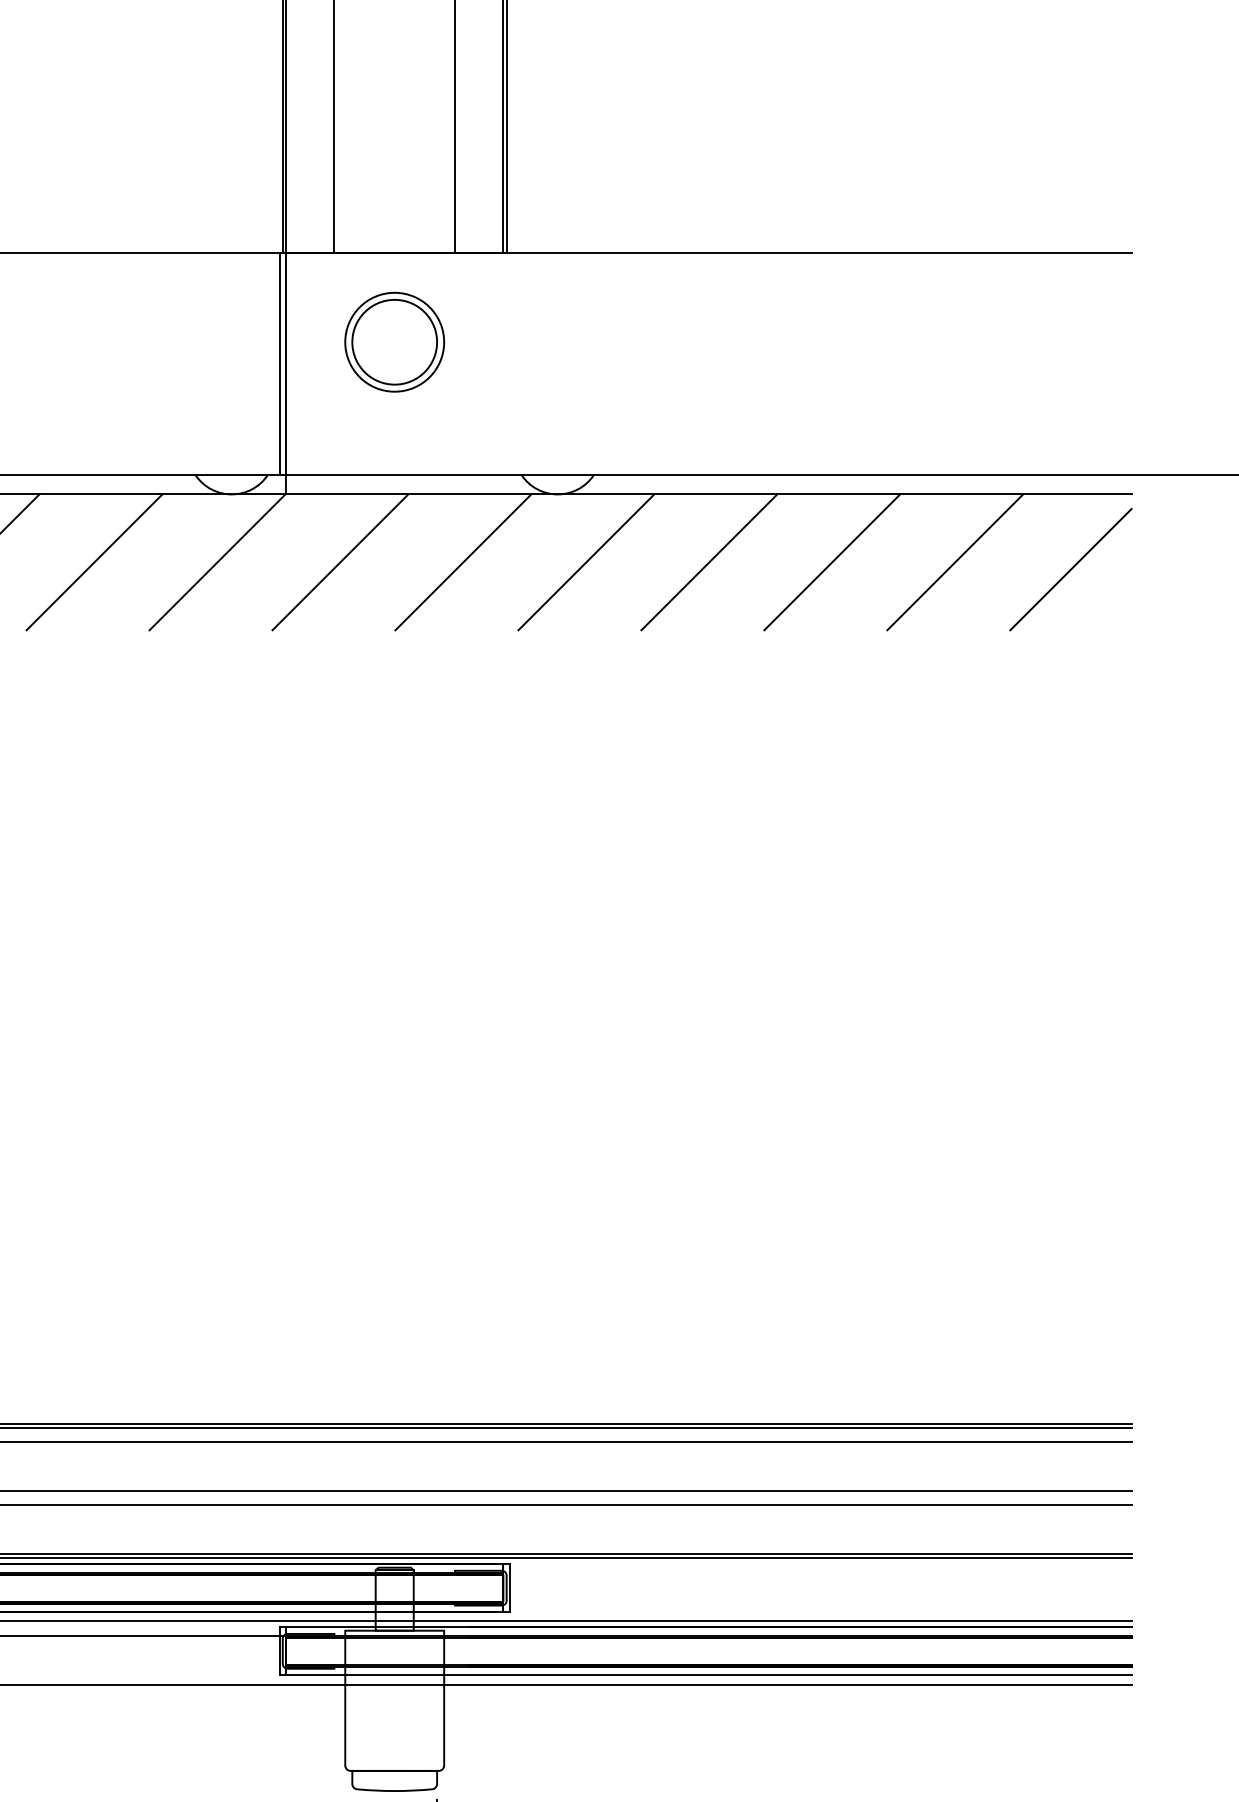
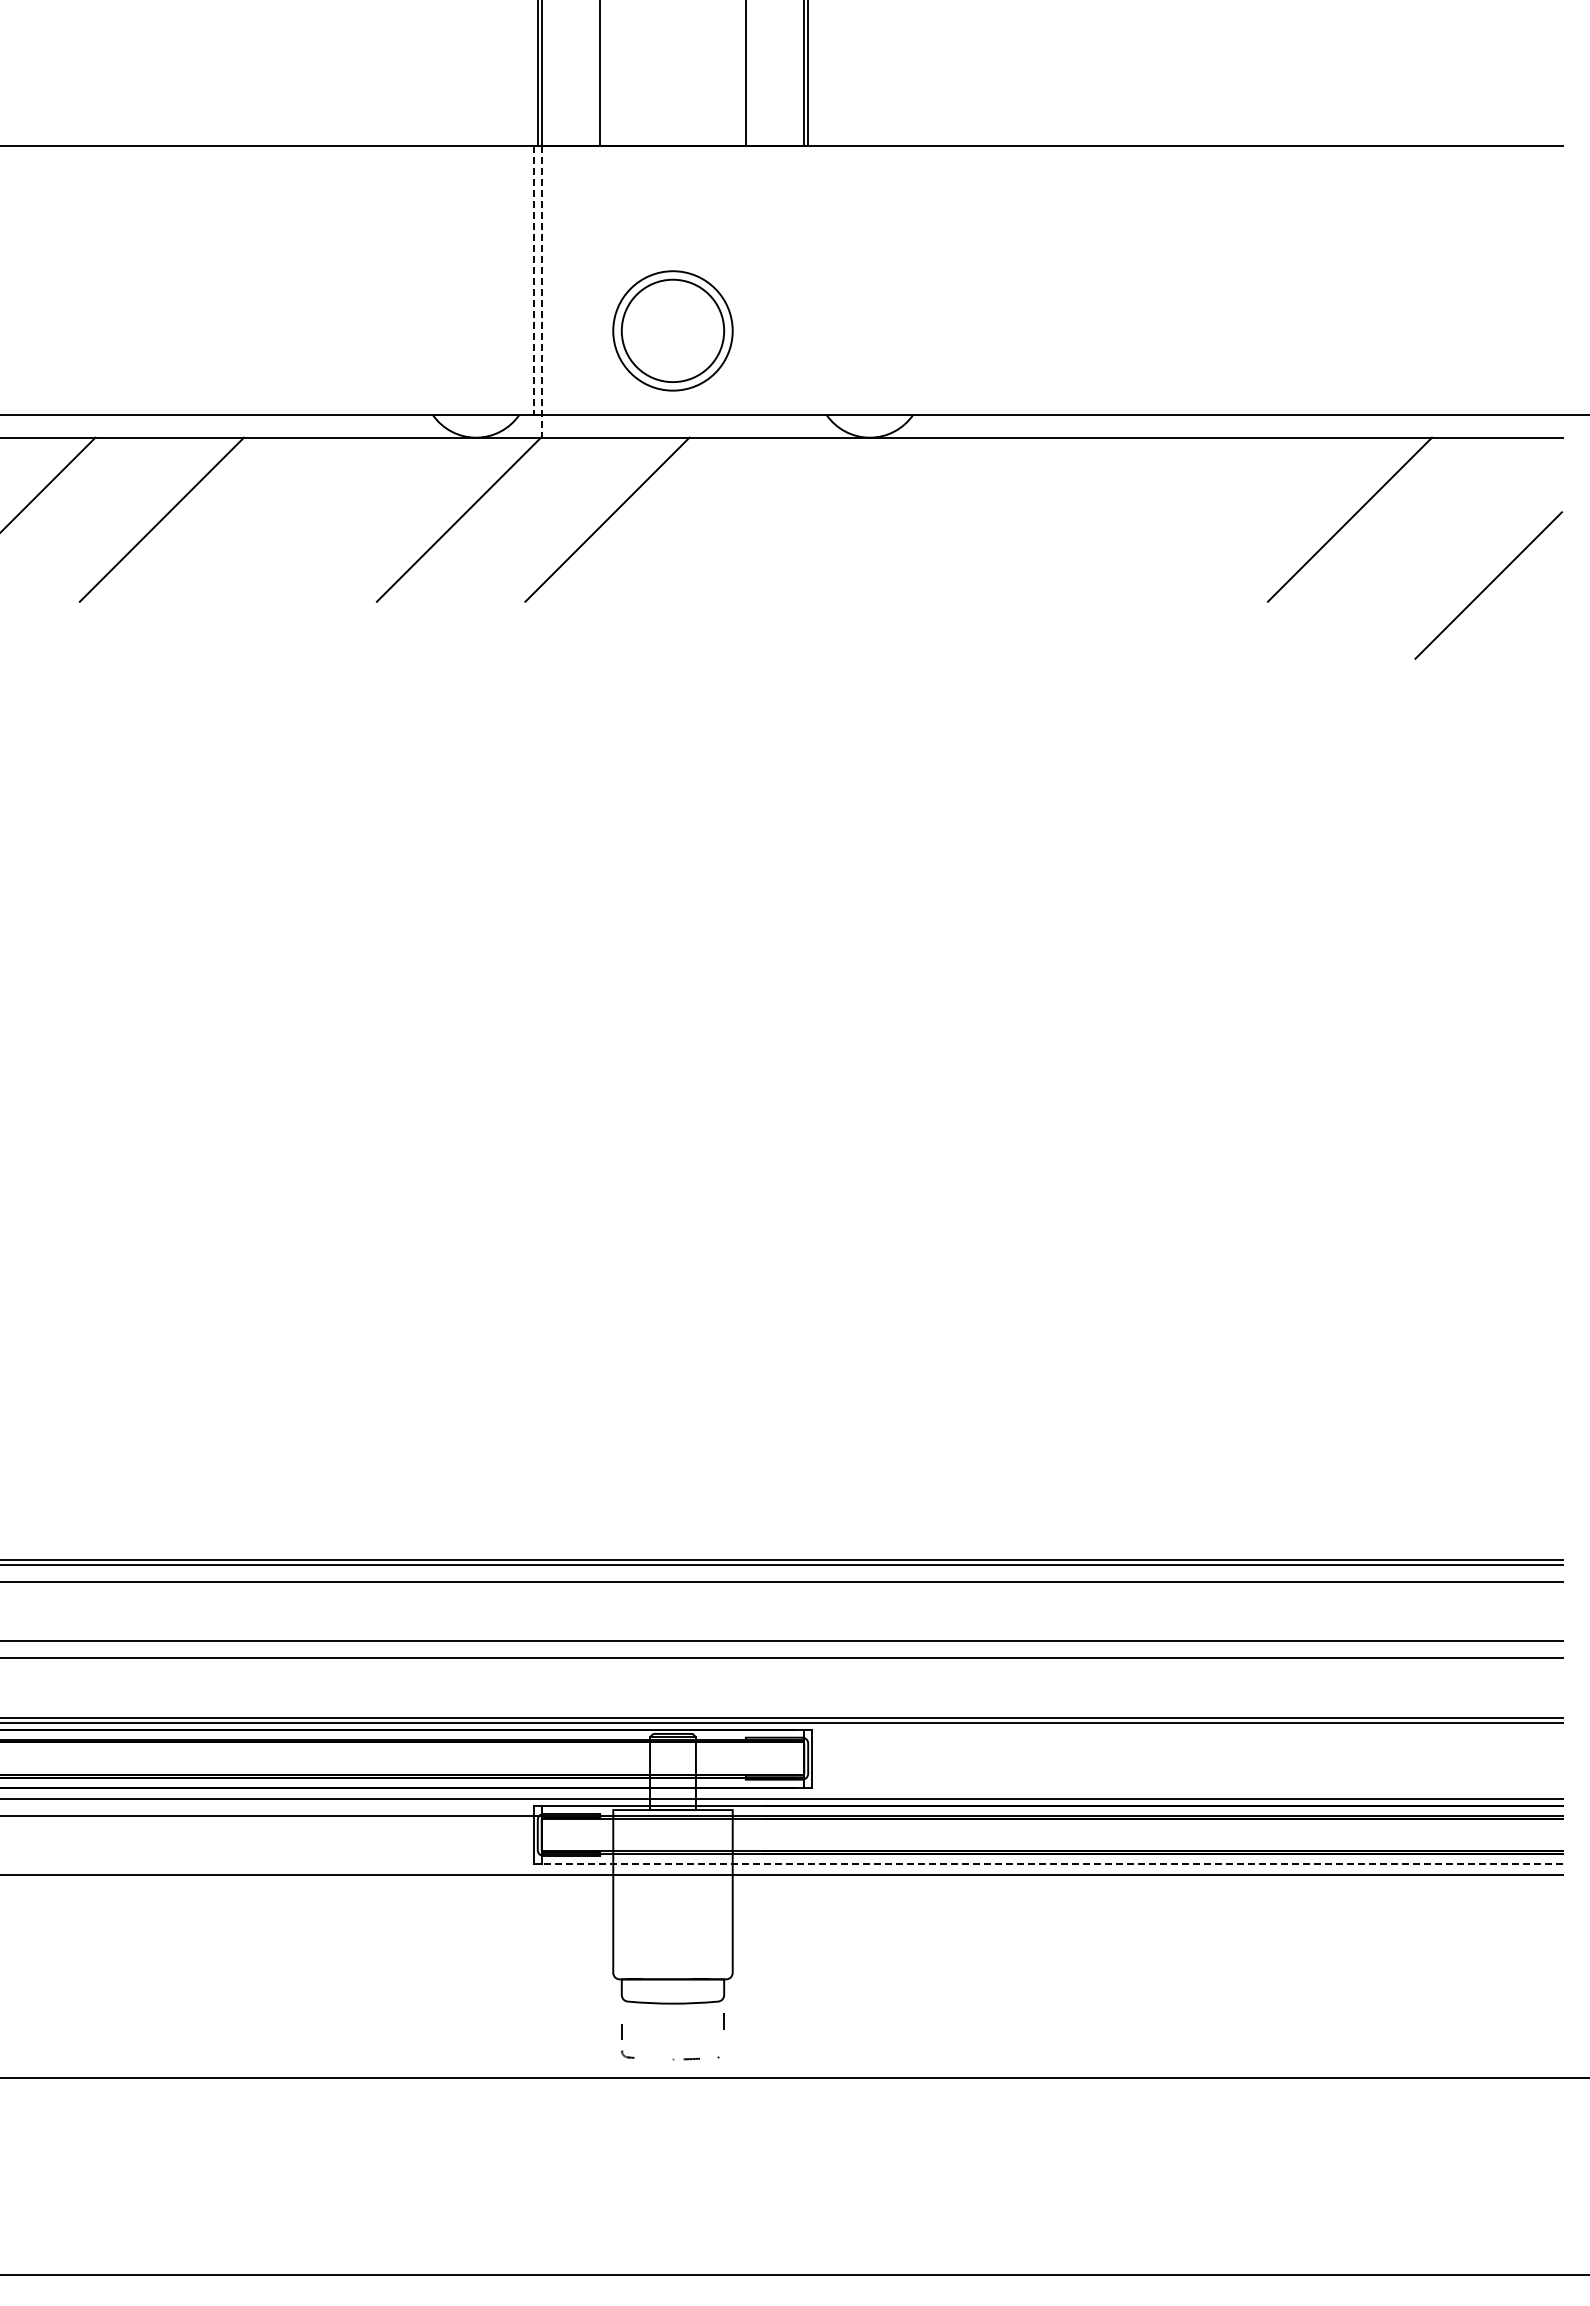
part: (394, 341) -> (672, 330), moved
line: (279, 364) -> (533, 280), solid -> dashed
line: (285, 374) -> (541, 292), solid -> dashed
line: (94, 562) -> (310, 519), removed
line: (463, 562) -> (755, 519), removed
line: (586, 562) -> (904, 519), removed
line: (708, 562) -> (1052, 519), removed
line: (832, 562) -> (1201, 519), removed
line: (1070, 569) -> (1488, 585), moved
line: (708, 1674) -> (1051, 1863), solid -> dashed

